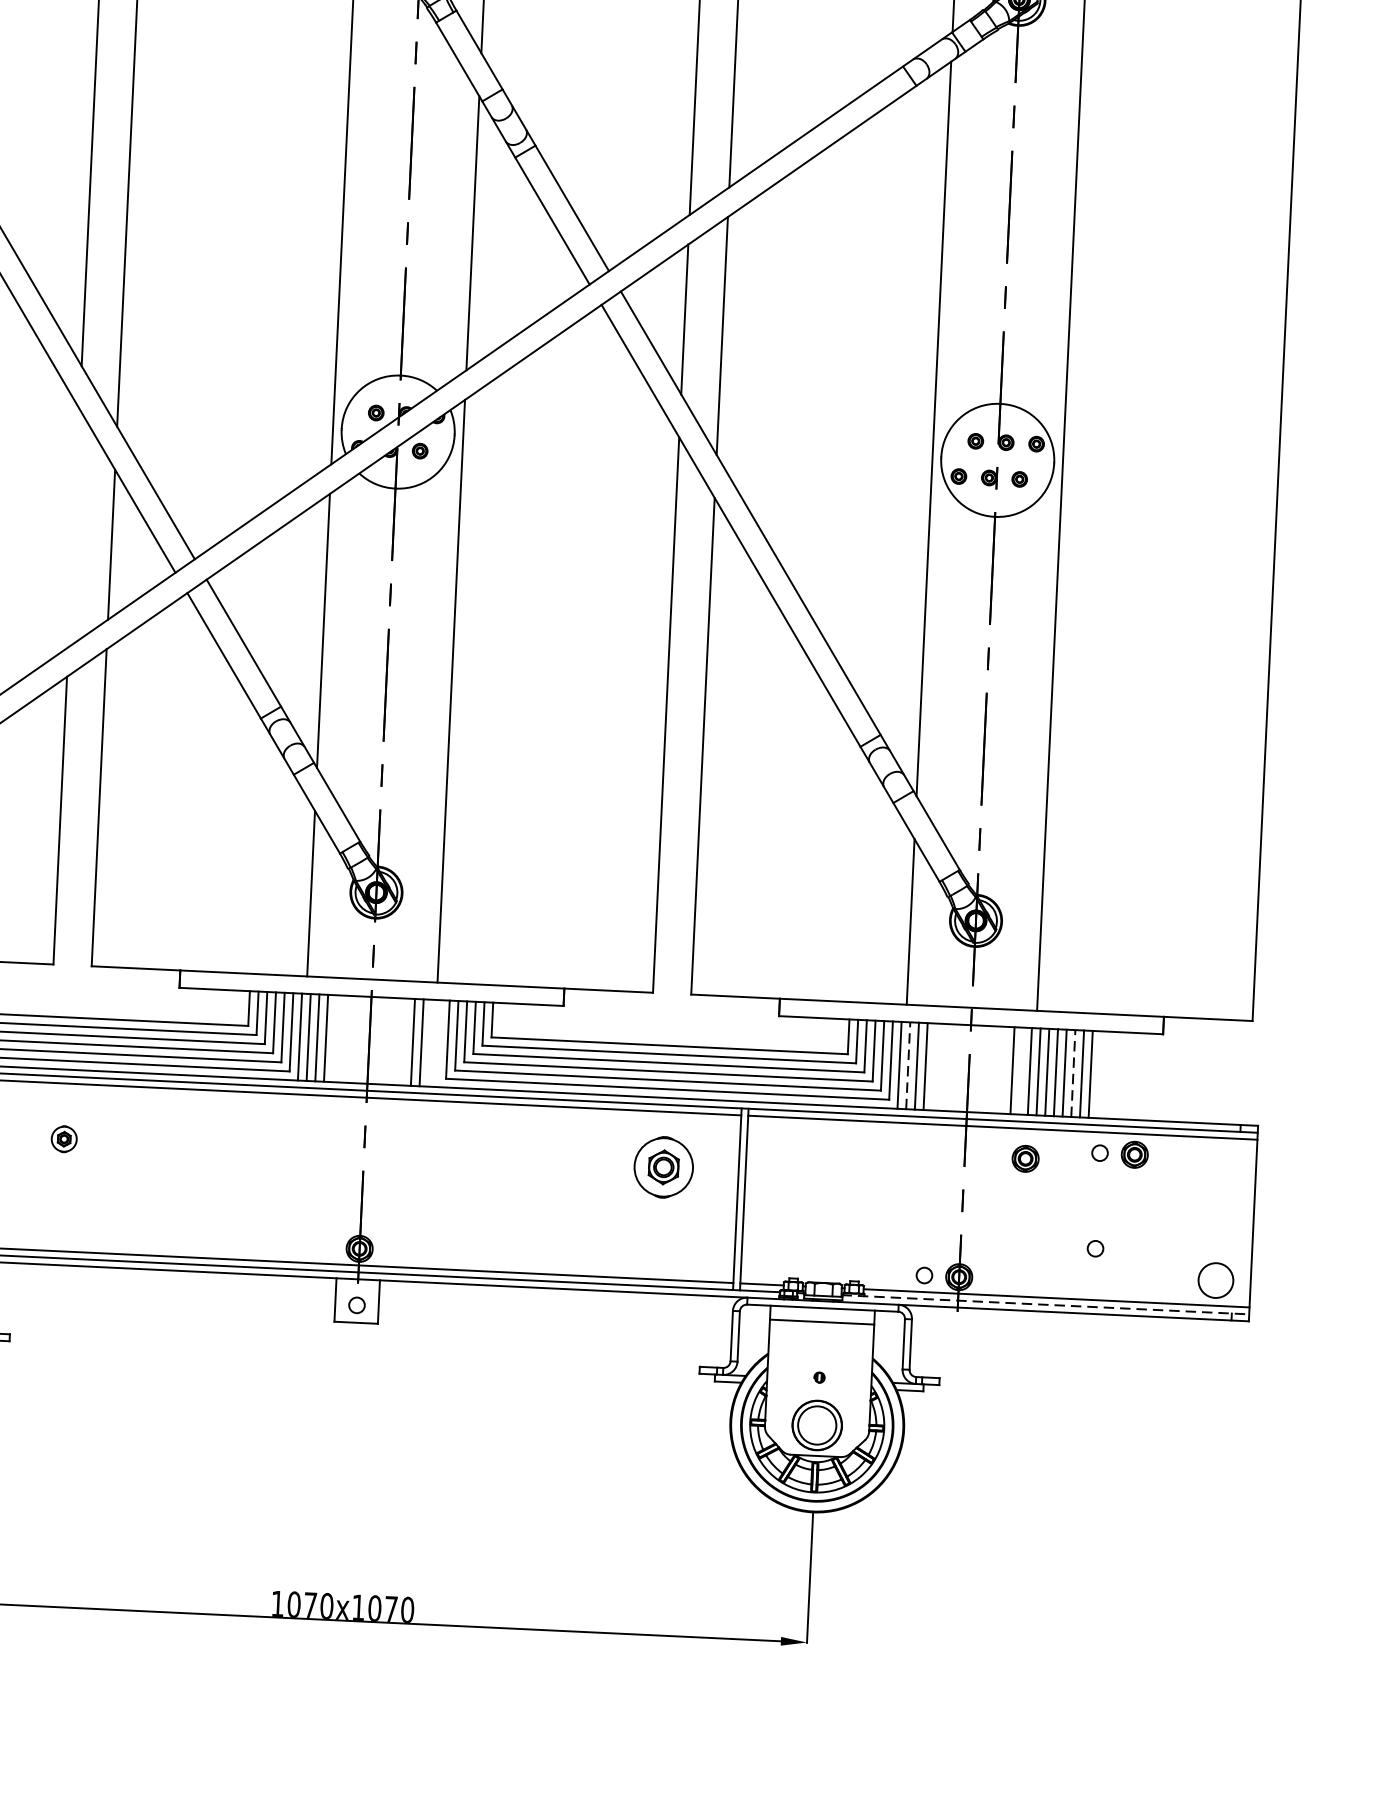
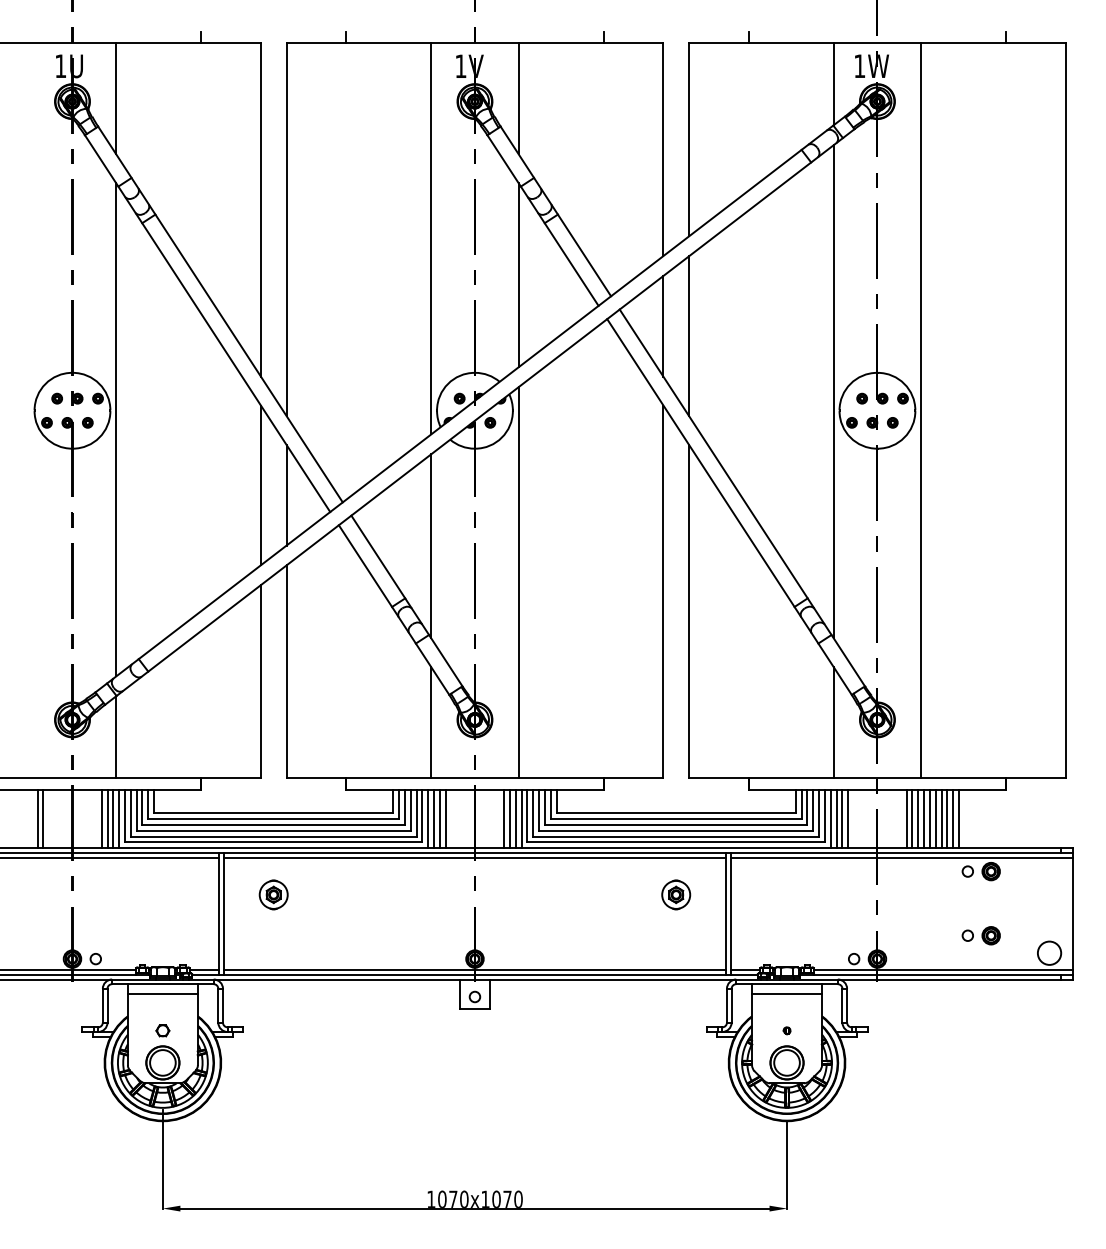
line: (73, 528) -> (260, 485), added
line: (429, 1042) -> (515, 818), added
line: (438, 1042) -> (521, 818), added
line: (908, 1064) -> (836, 818), dashed -> solid
line: (1021, 1070) -> (912, 818), added
line: (1073, 1072) -> (947, 818), dashed -> solid
part: (64, 1138) -> (273, 894), size x1.67
part: (1024, 1158) -> (990, 935), moved
part: (664, 1166) -> (676, 894), size x0.71
line: (1046, 1304) -> (936, 974), dashed -> solid

